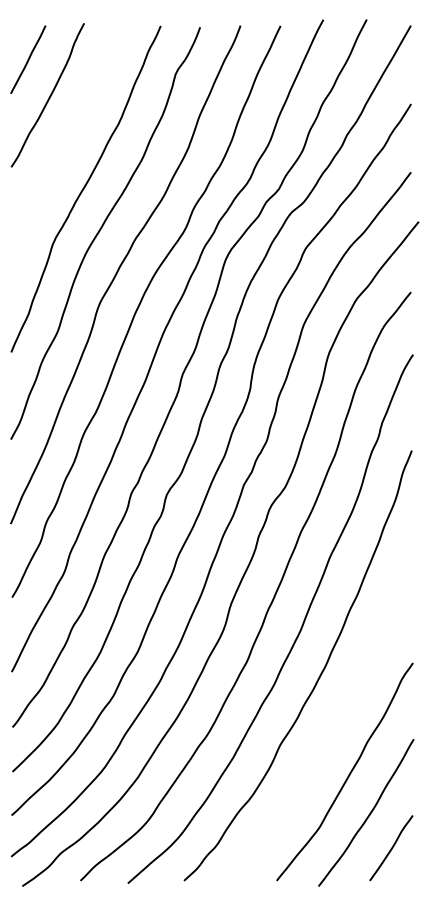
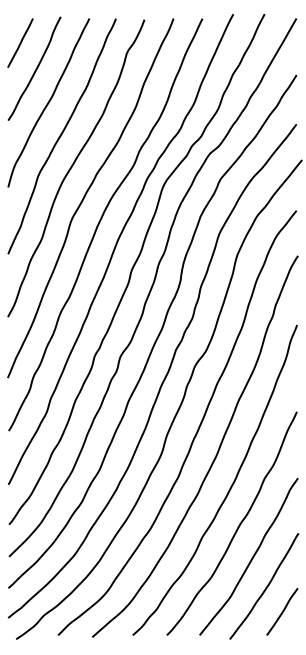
curve: (67, 142) -> (48, 102), added
curve: (329, 730) -> (237, 526), added

